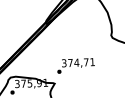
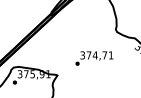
text: (76, 65) -> (94, 58), moved

